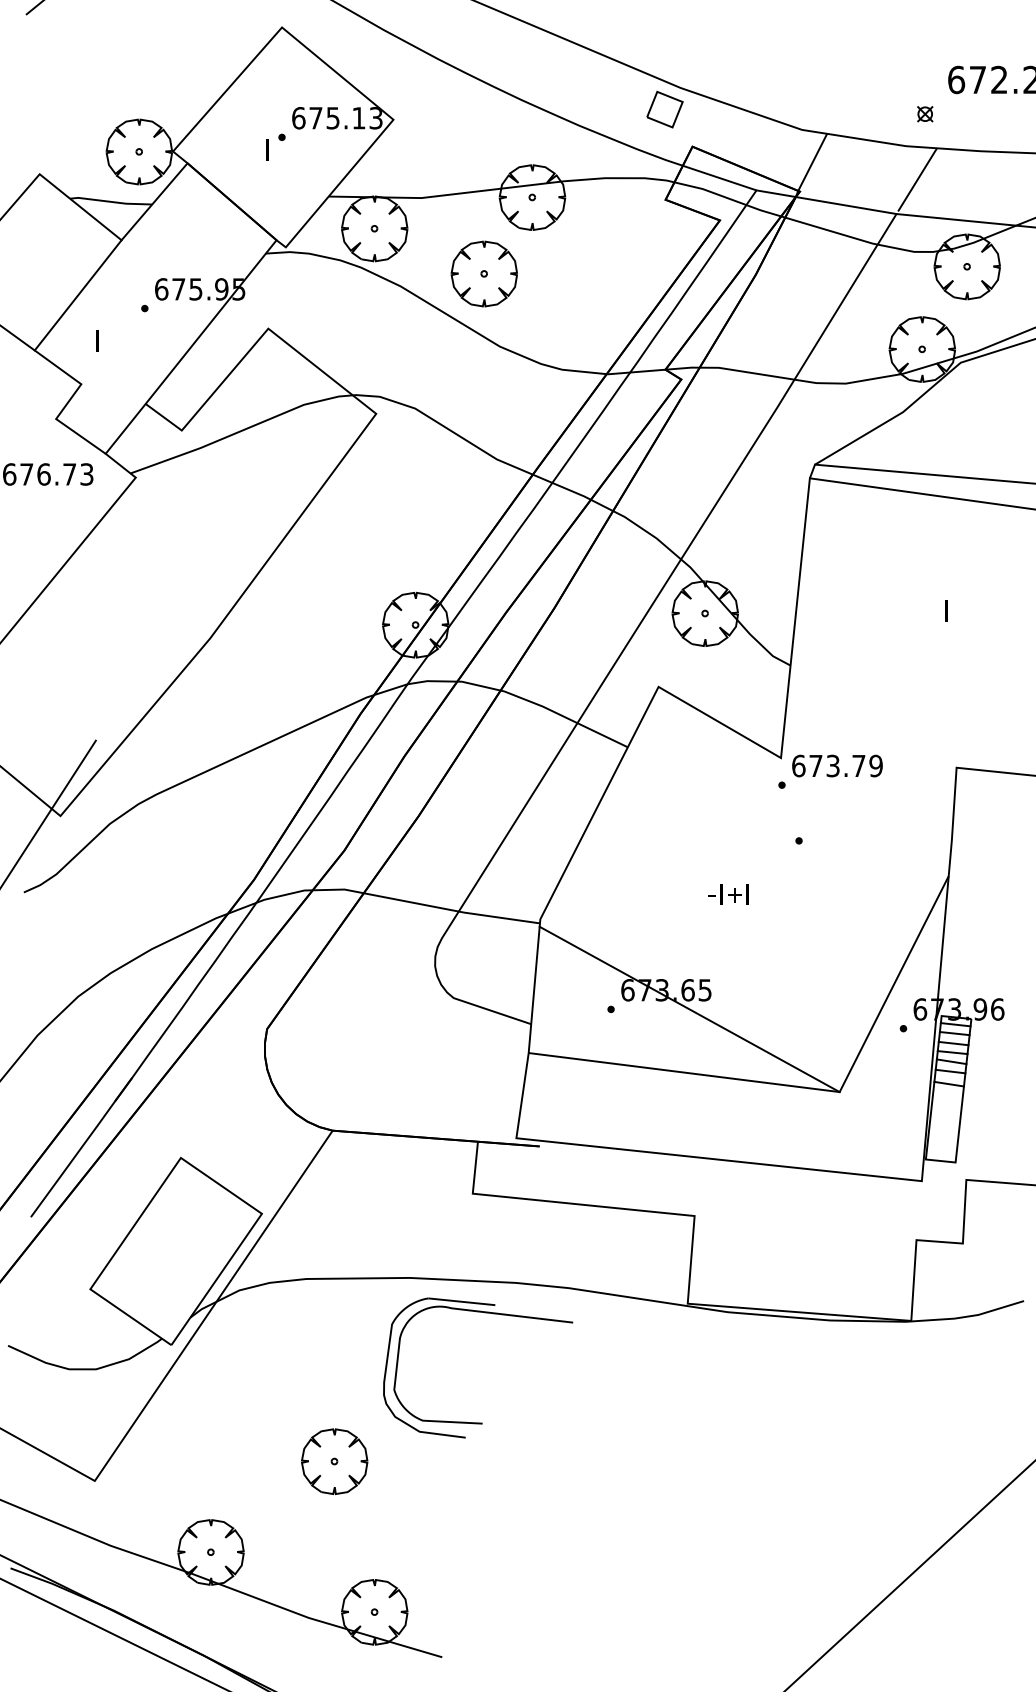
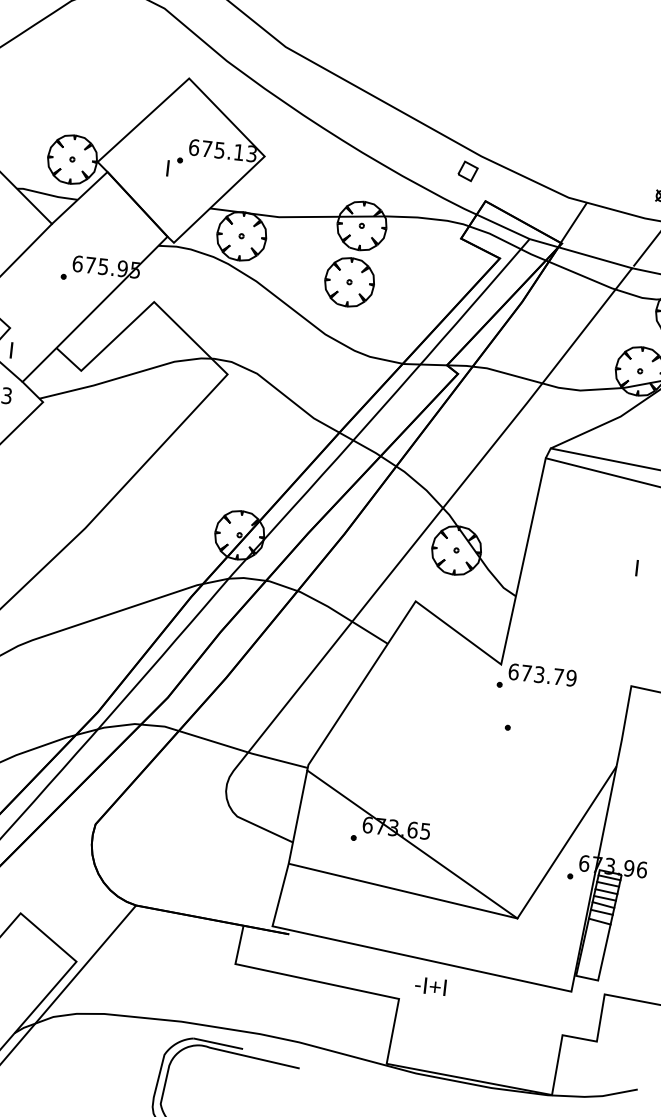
part: (664, 109) -> (467, 171), size x0.7
part: (483, 273) -> (349, 281), moved
text: (97, 340) -> (11, 350), moved
text: (728, 894) -> (430, 986), moved

